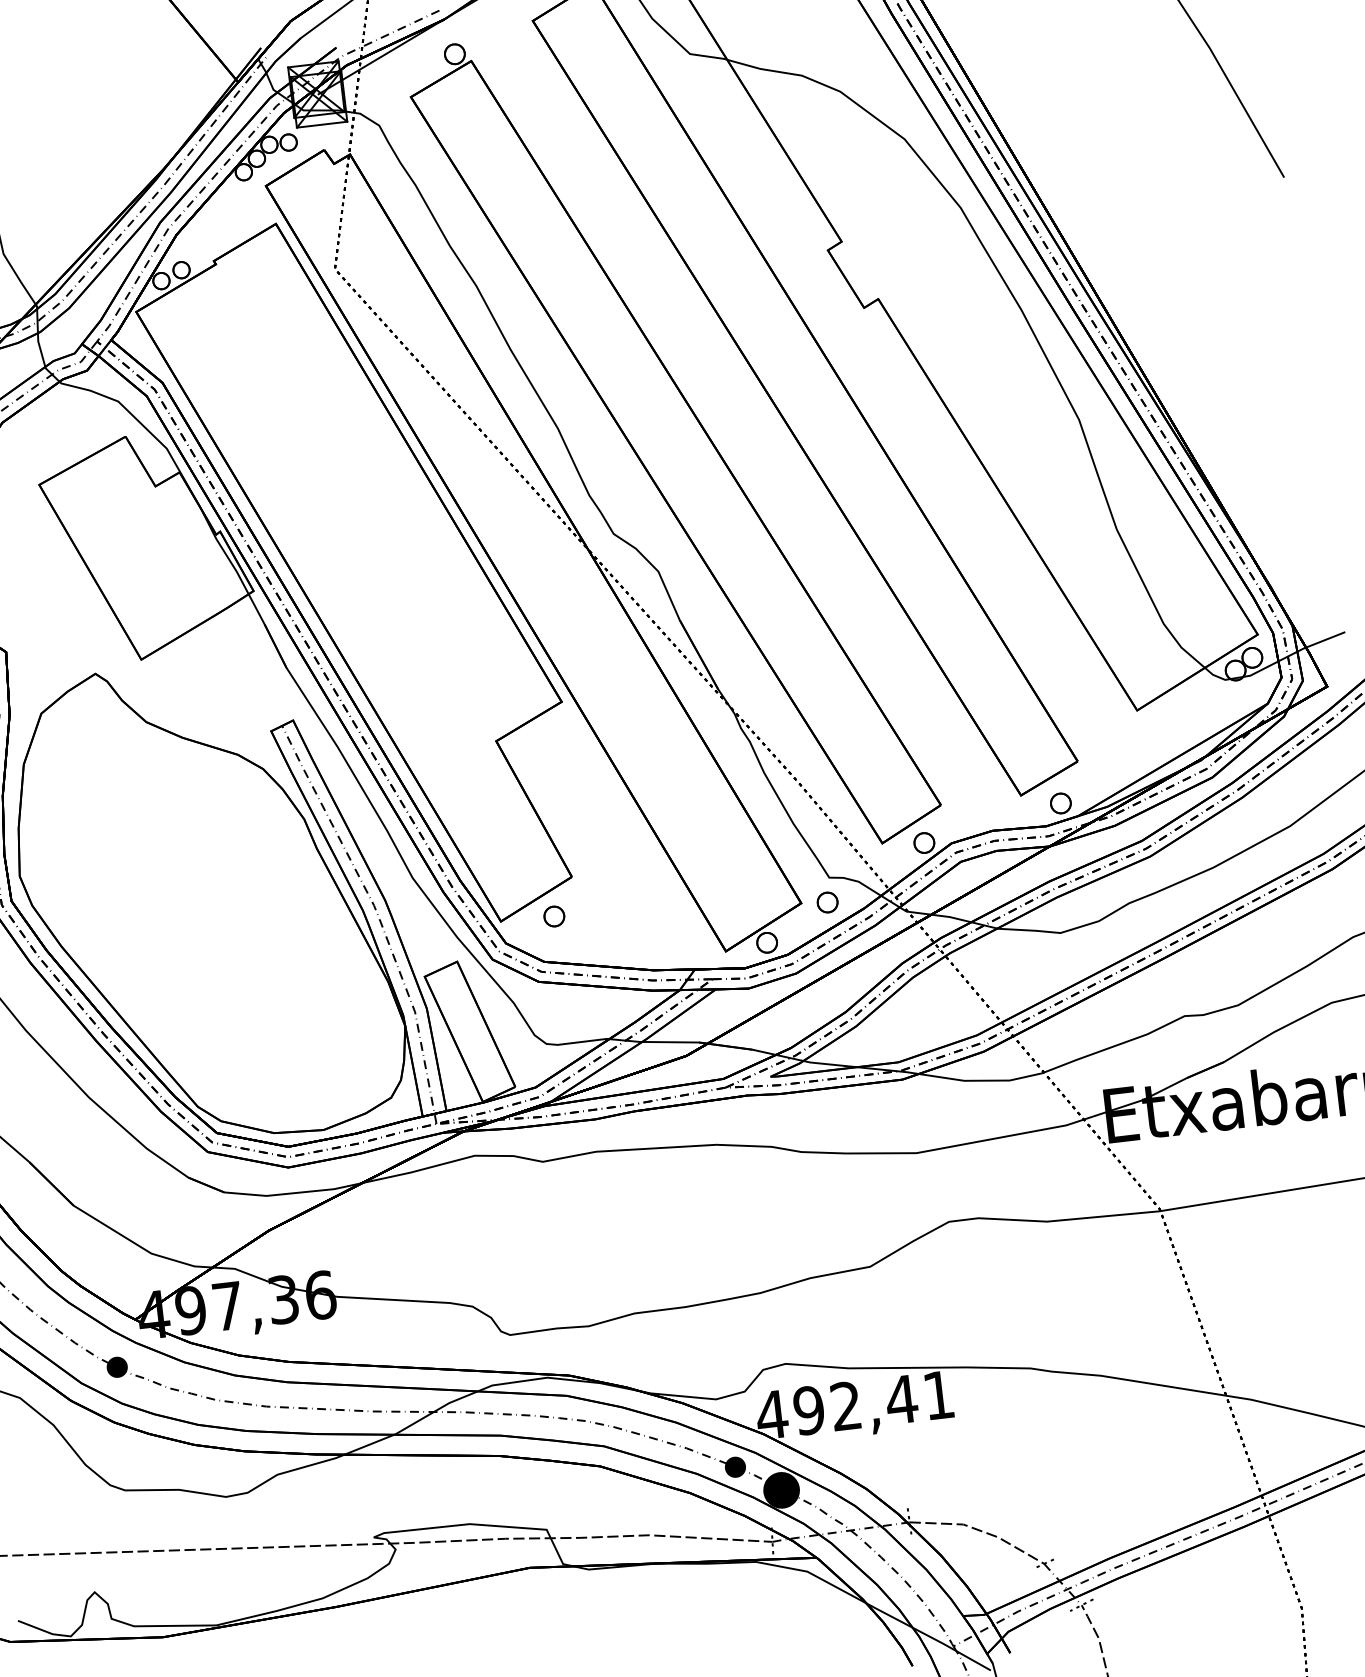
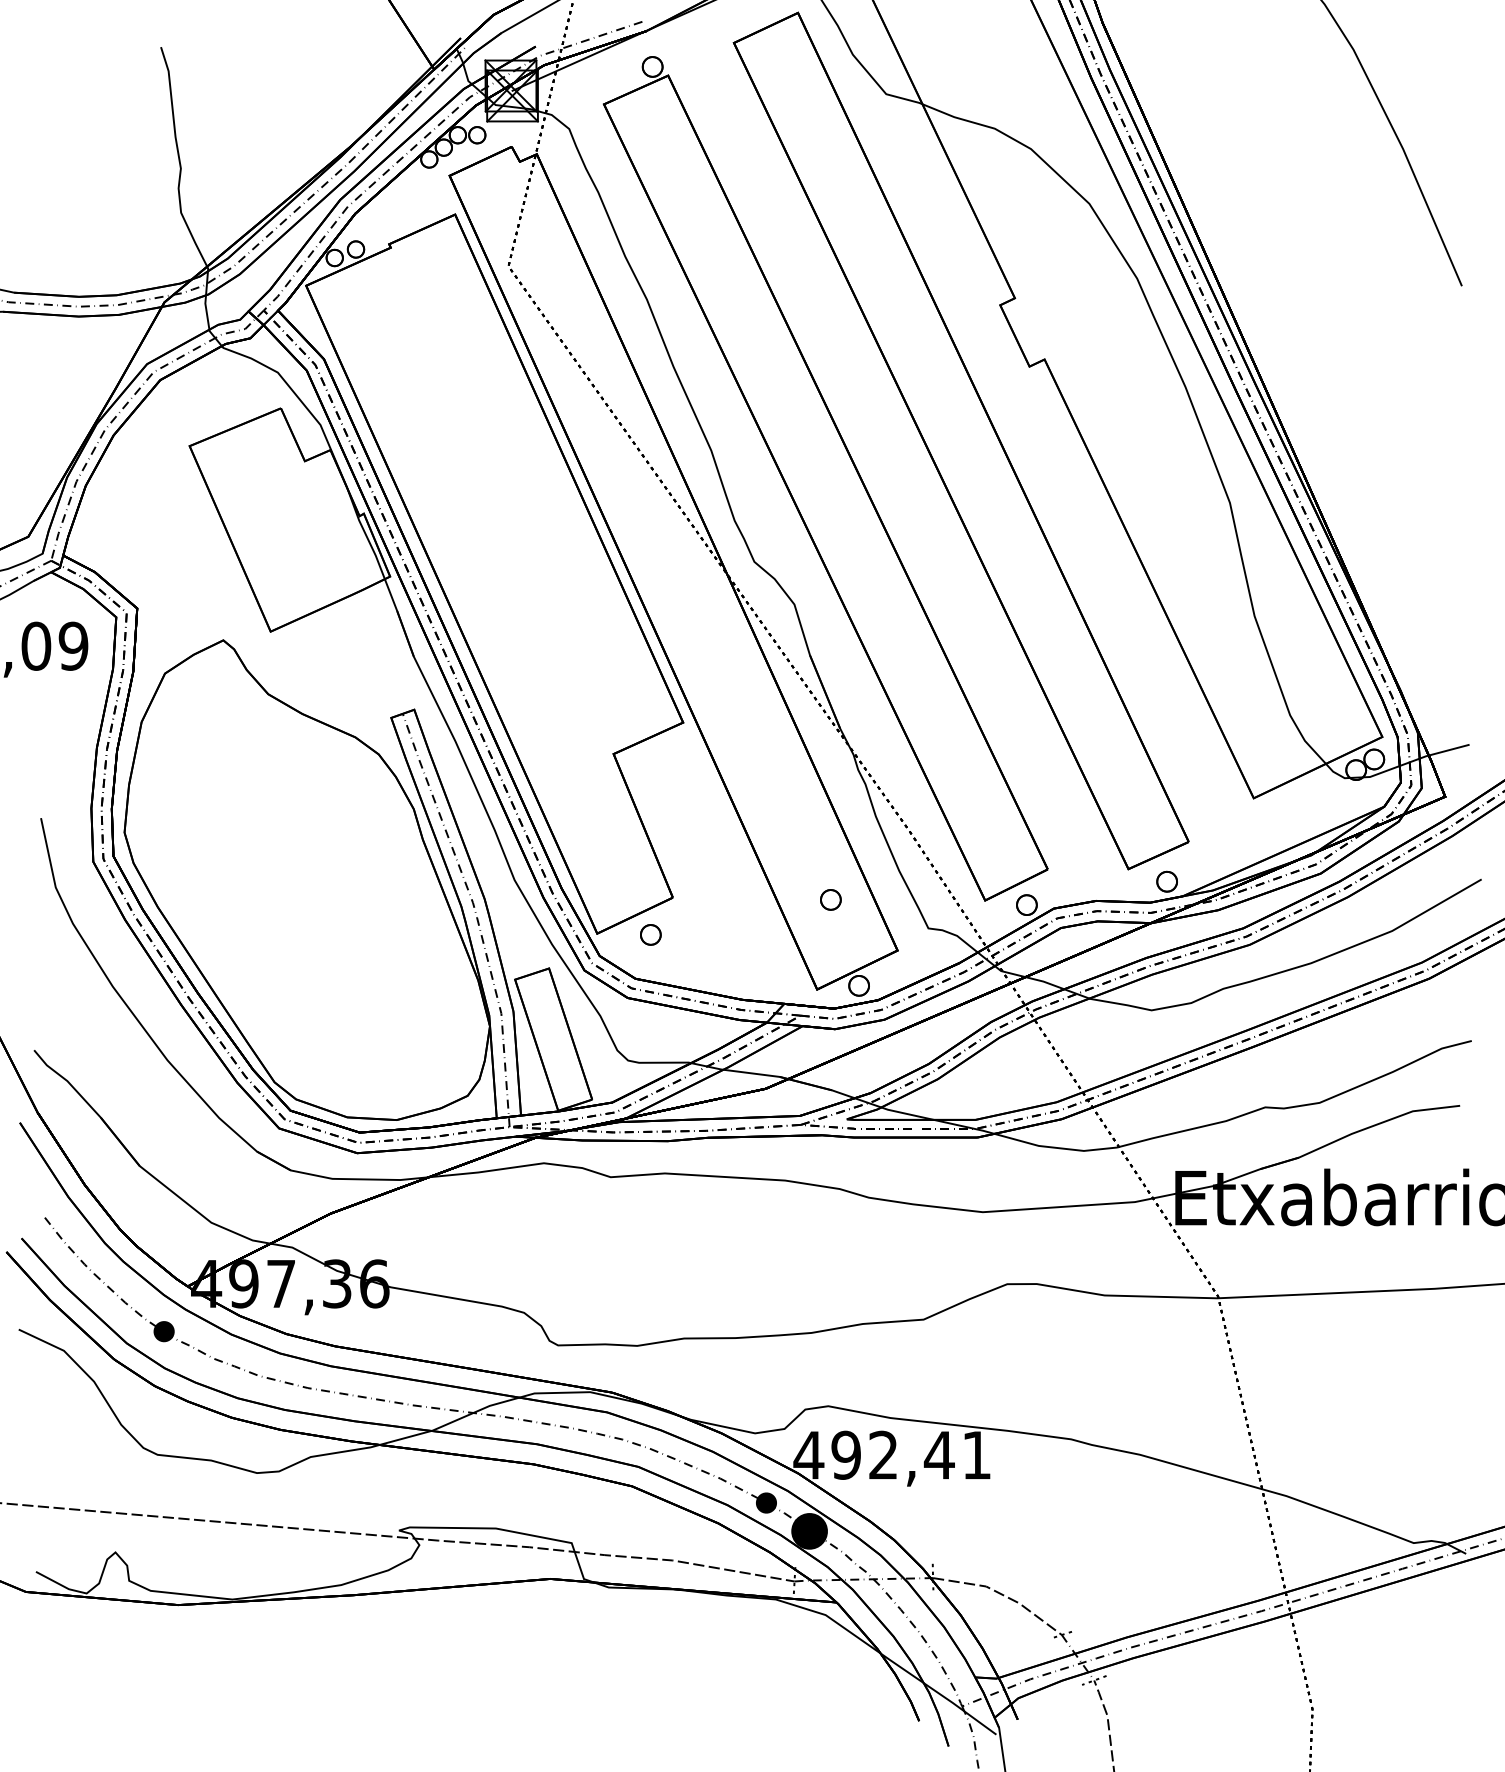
part: (827, 902) -> (830, 899), moved

